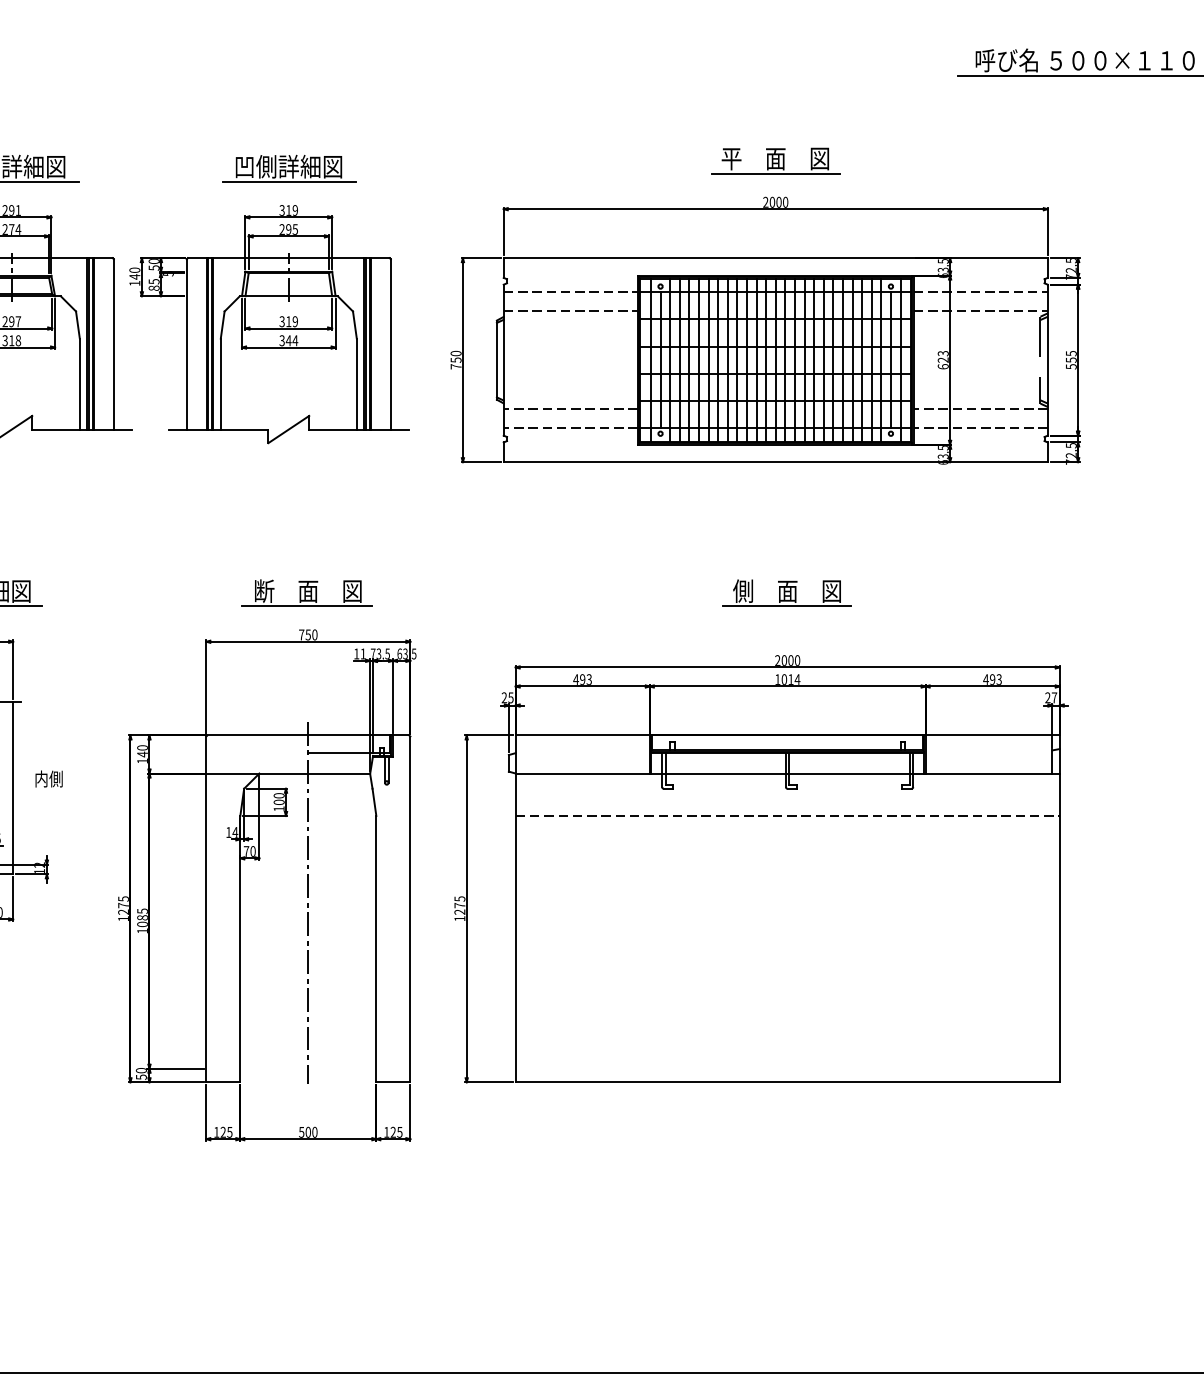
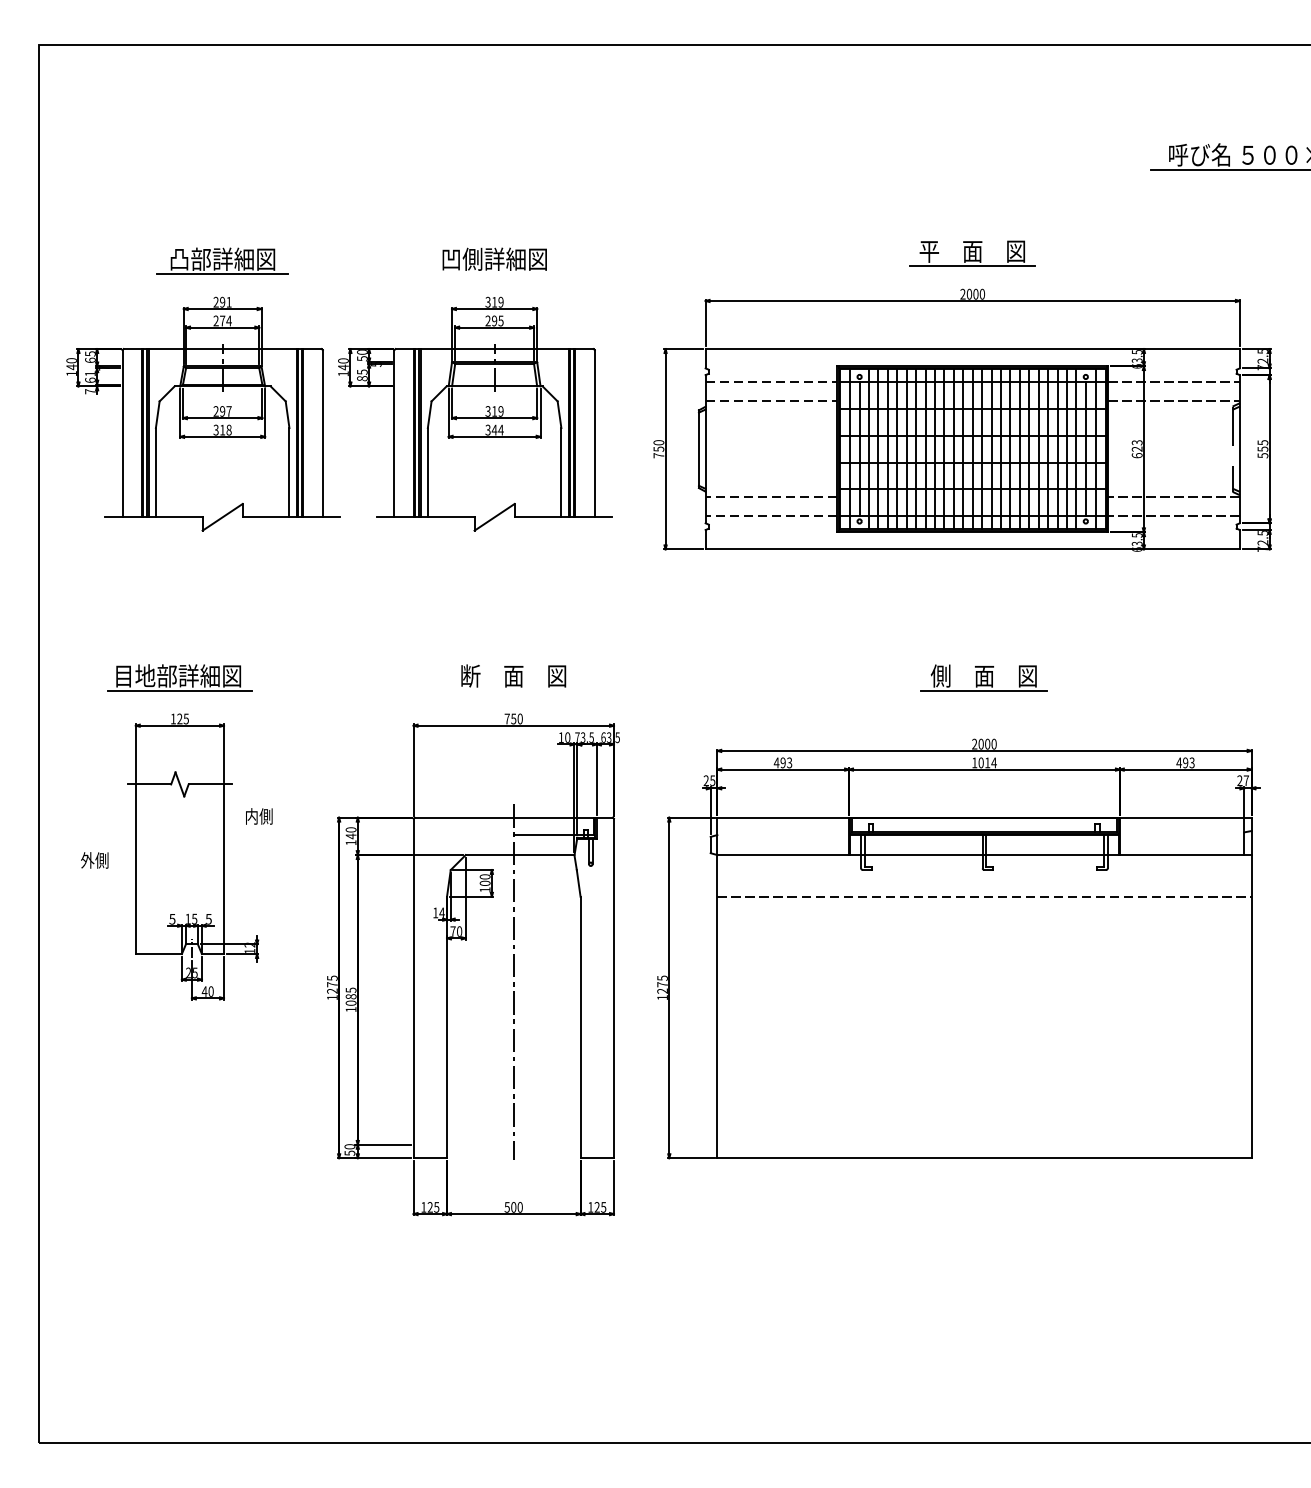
line: (288, 182) -> (494, 274), removed
line: (307, 605) -> (512, 690), removed
text: (363, 653) -> (567, 737), 11 -> 10
text: (49, 779) -> (259, 816), moved

